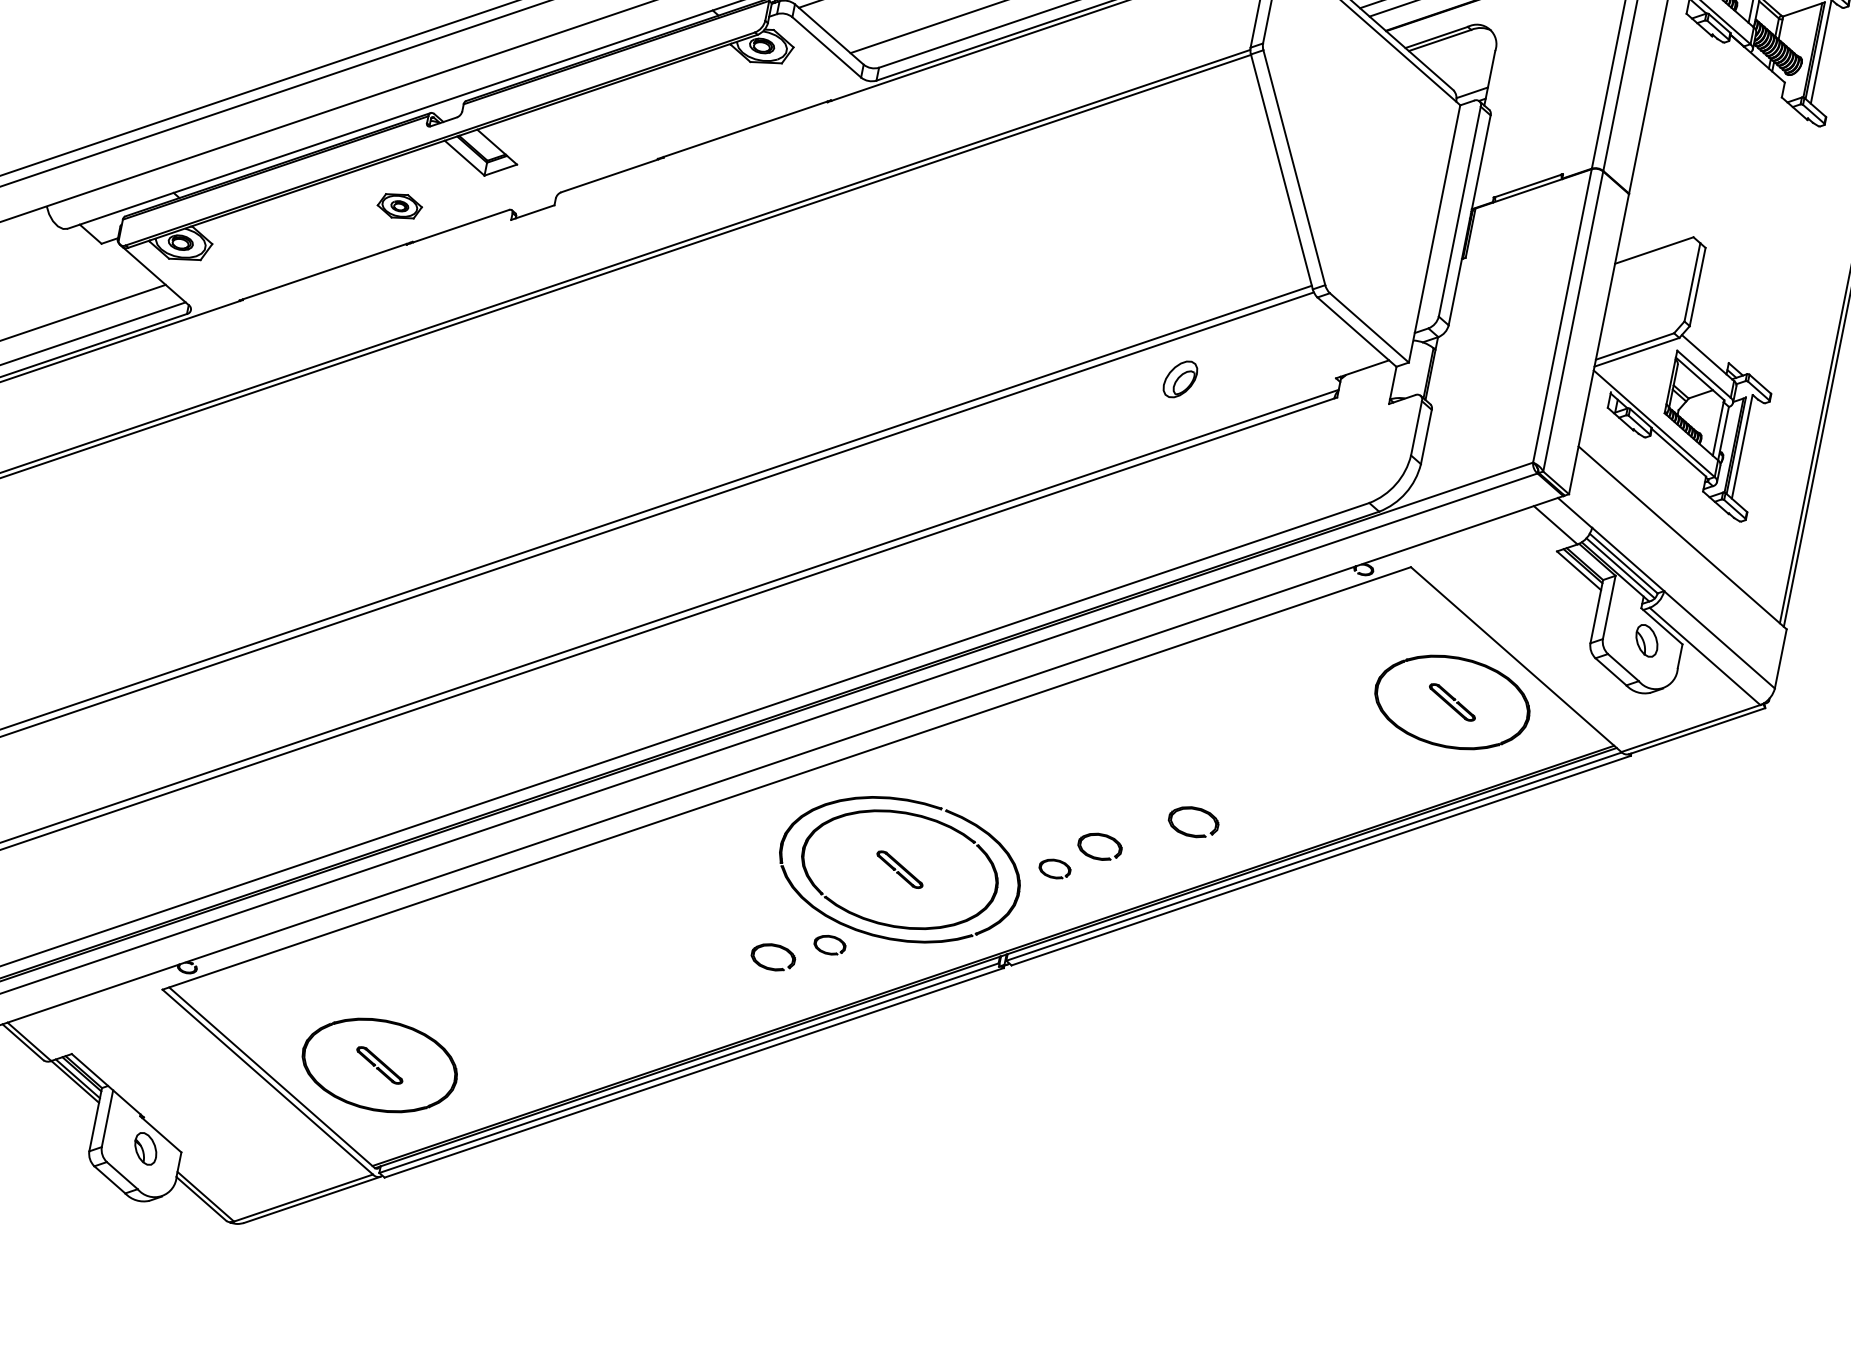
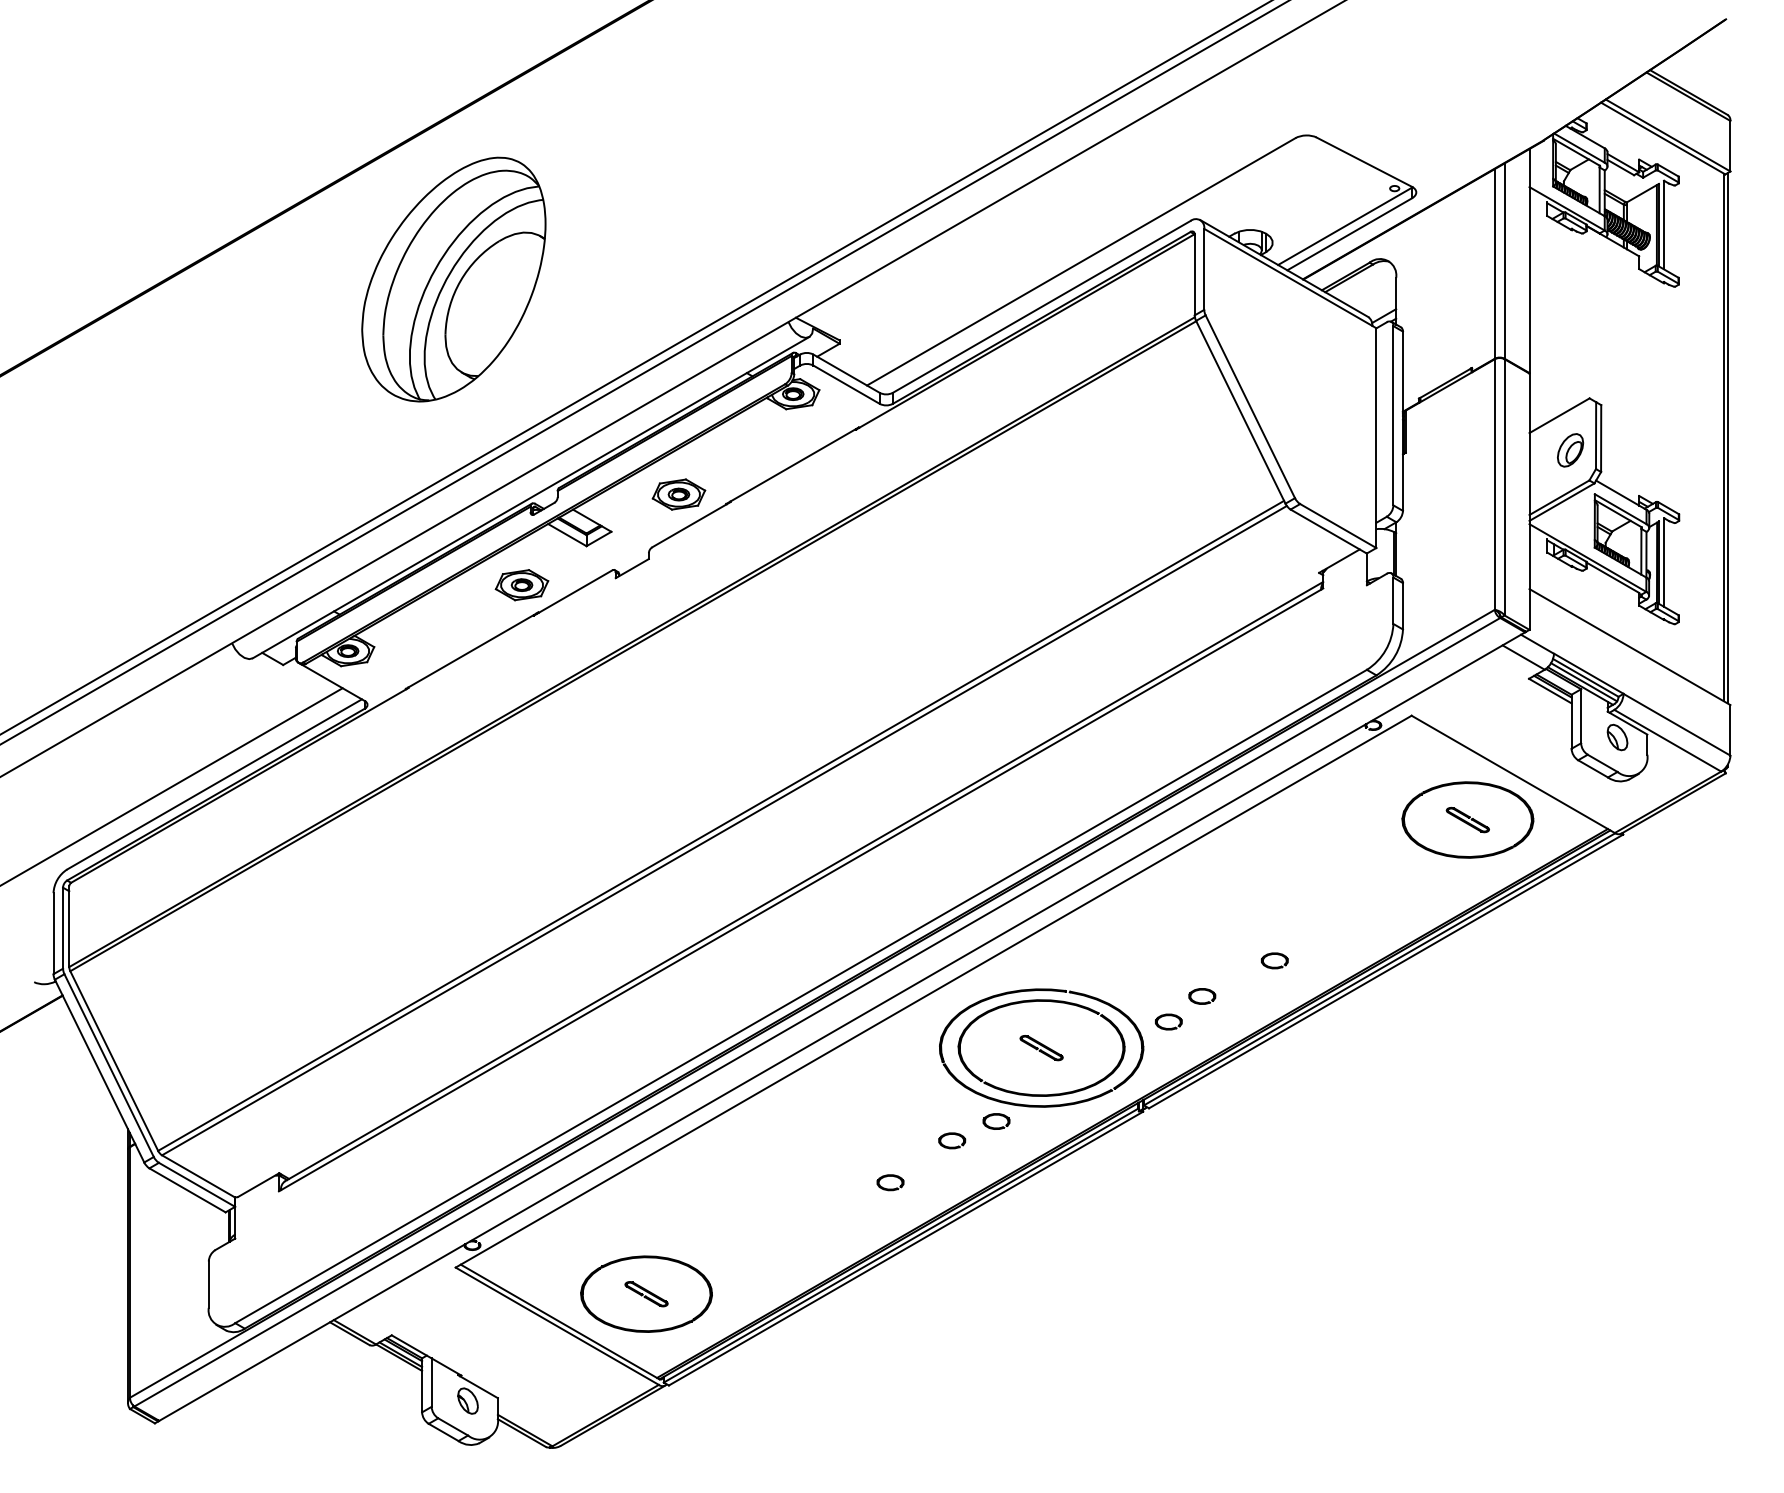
part: (604, 136) -> (678, 494), added
part: (399, 206) -> (521, 585), size x1.43
part: (1180, 379) -> (1570, 450), moved
part: (1193, 821) -> (1274, 960), size x0.62
part: (1100, 846) -> (1202, 996), size x0.71
part: (773, 957) -> (952, 1140), size x0.71
part: (691, 991) -> (890, 1182), added

